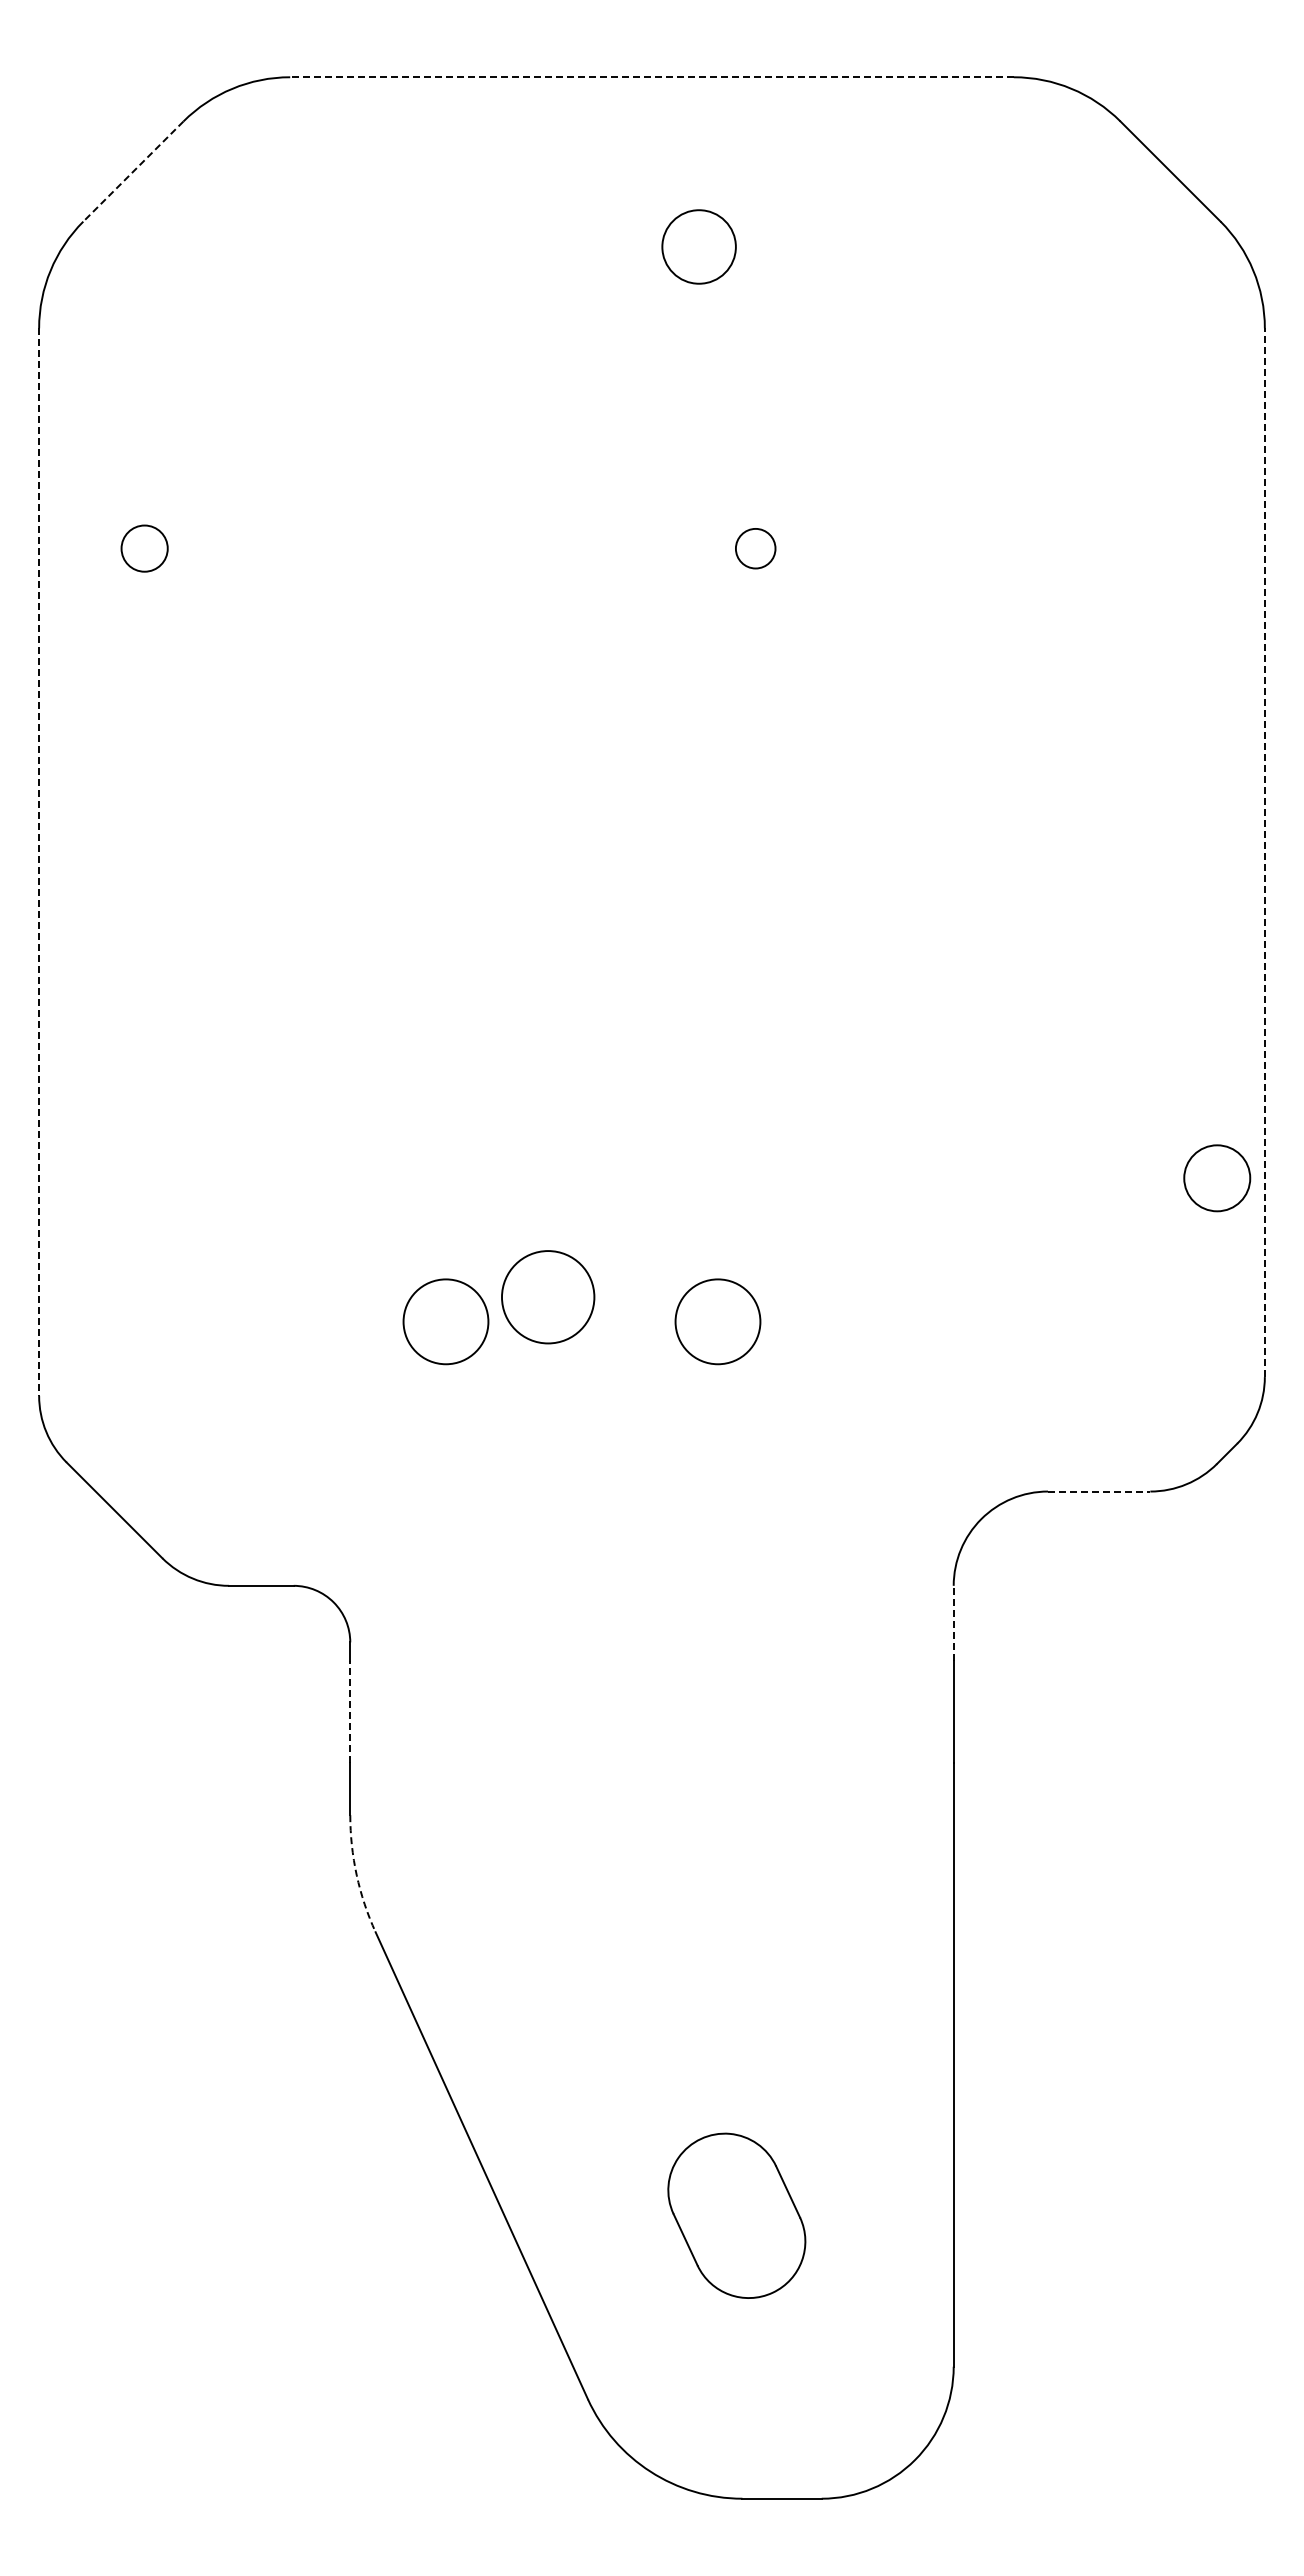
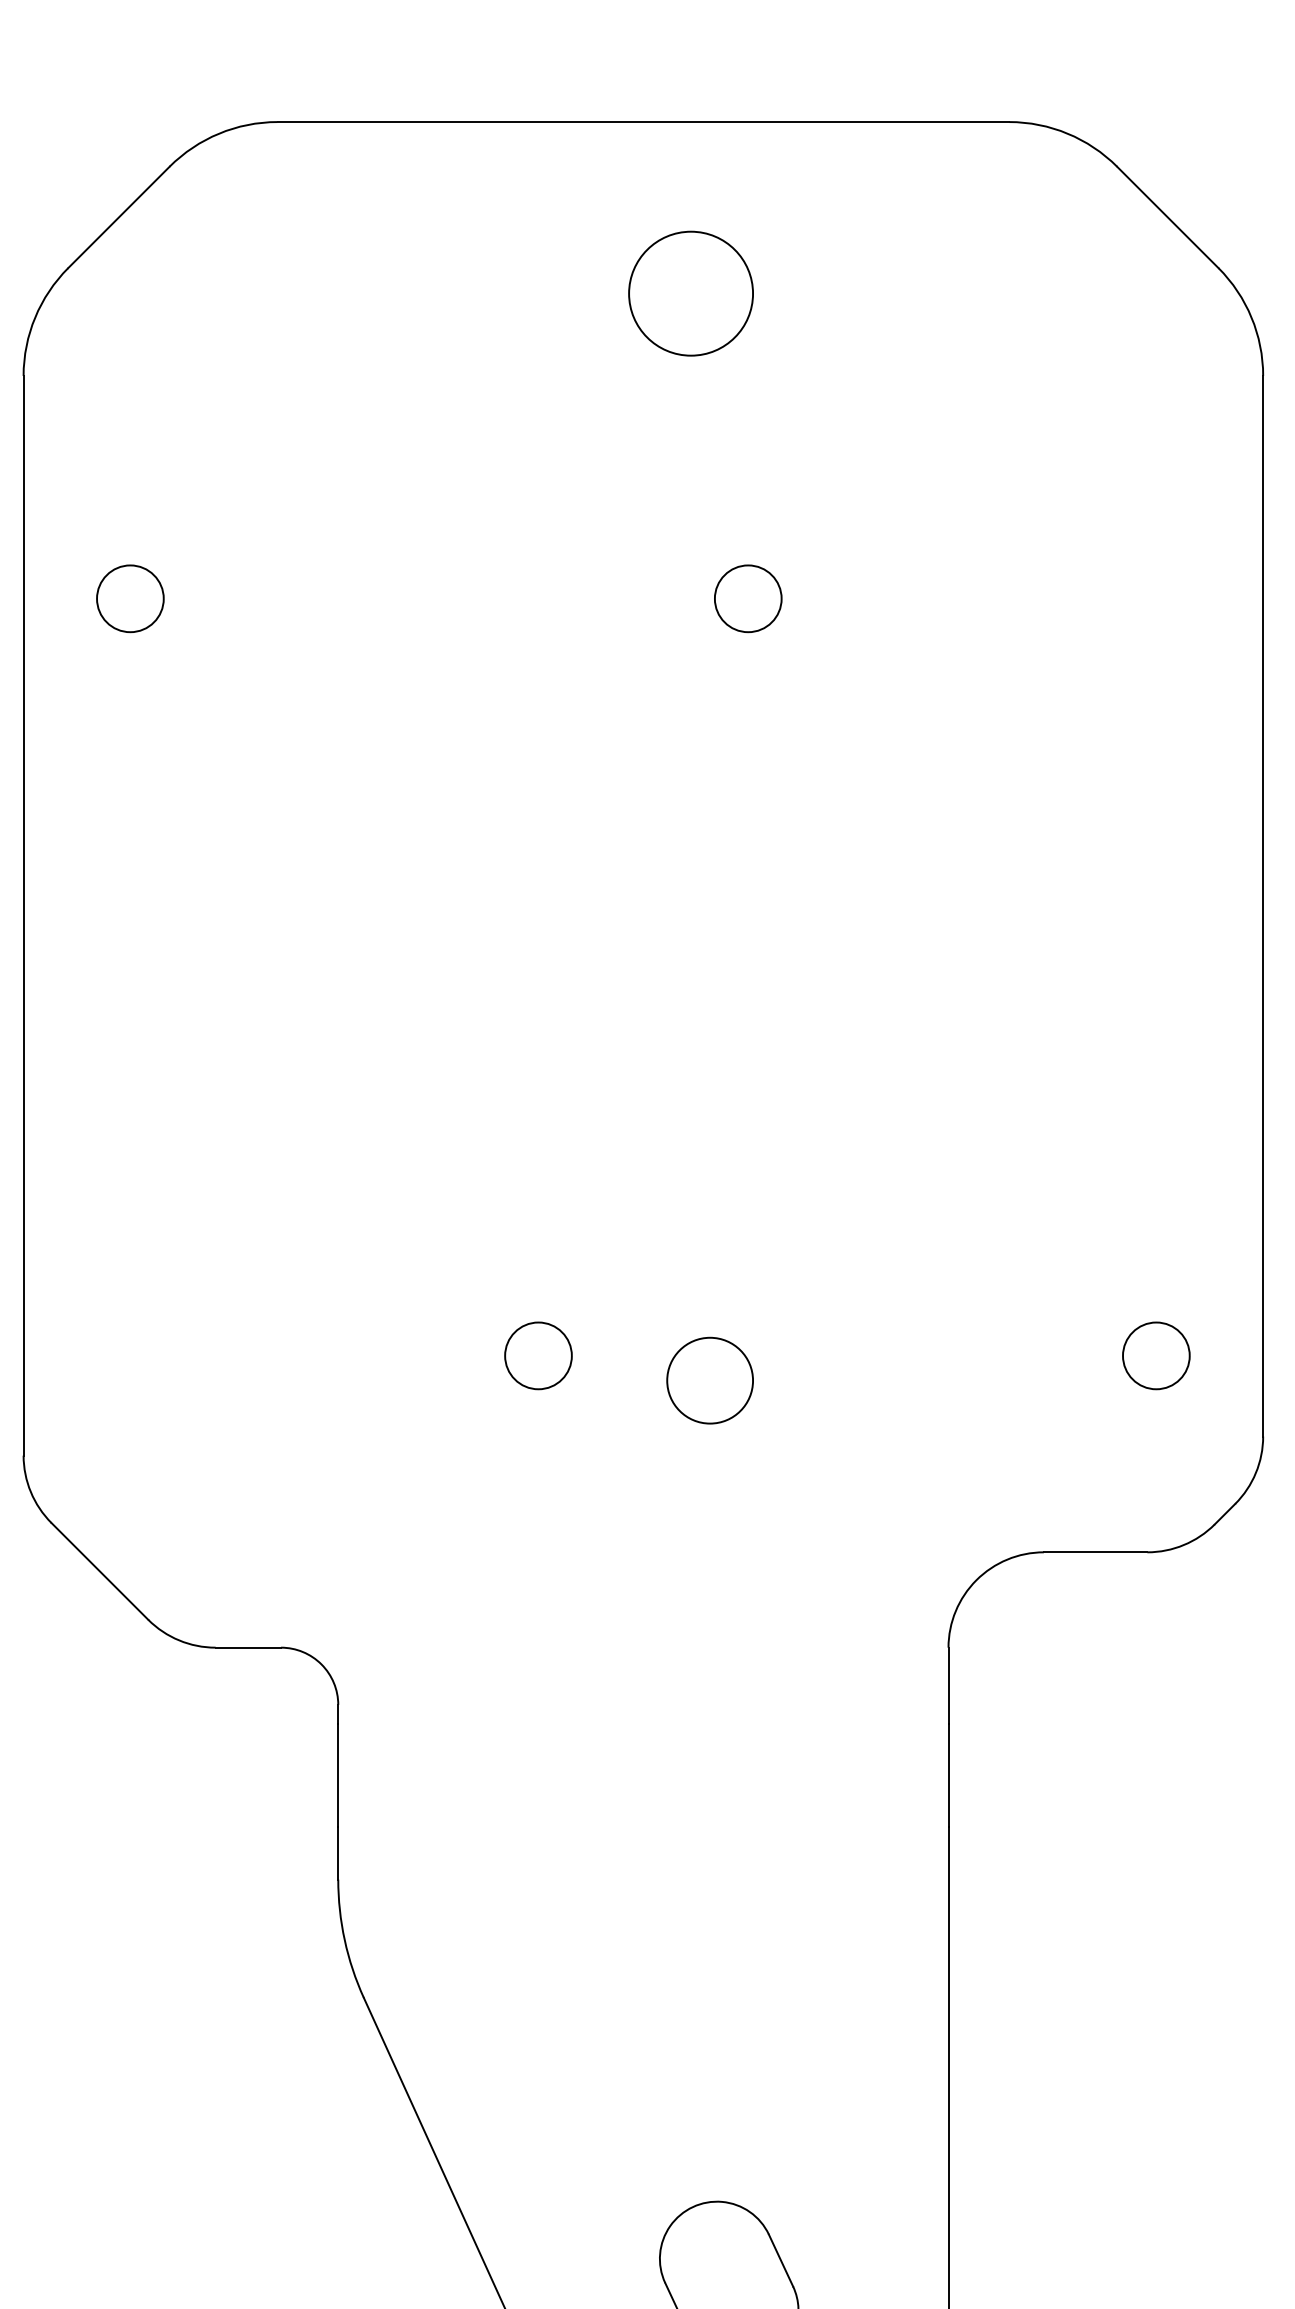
line: (652, 77) -> (643, 122), dashed -> solid
line: (133, 171) -> (119, 217), dashed -> solid
circle: (698, 246) -> (690, 293), size x1.67
circle: (144, 548) -> (130, 598), size x1.43
circle: (755, 548) -> (748, 598), size x1.67
line: (1264, 852) -> (1262, 906), dashed -> solid
line: (39, 862) -> (23, 916), dashed -> solid
circle: (1217, 1178) -> (1156, 1356), moved
circle: (548, 1297) -> (538, 1356), size x0.71
circle: (445, 1321) -> (434, 1380), removed
line: (1099, 1491) -> (1095, 1552), dashed -> solid
line: (953, 1623) -> (948, 1685), dashed -> solid
line: (350, 1711) -> (338, 1774), dashed -> solid
arc: (356, 1875) -> (344, 1940), dashed -> solid

